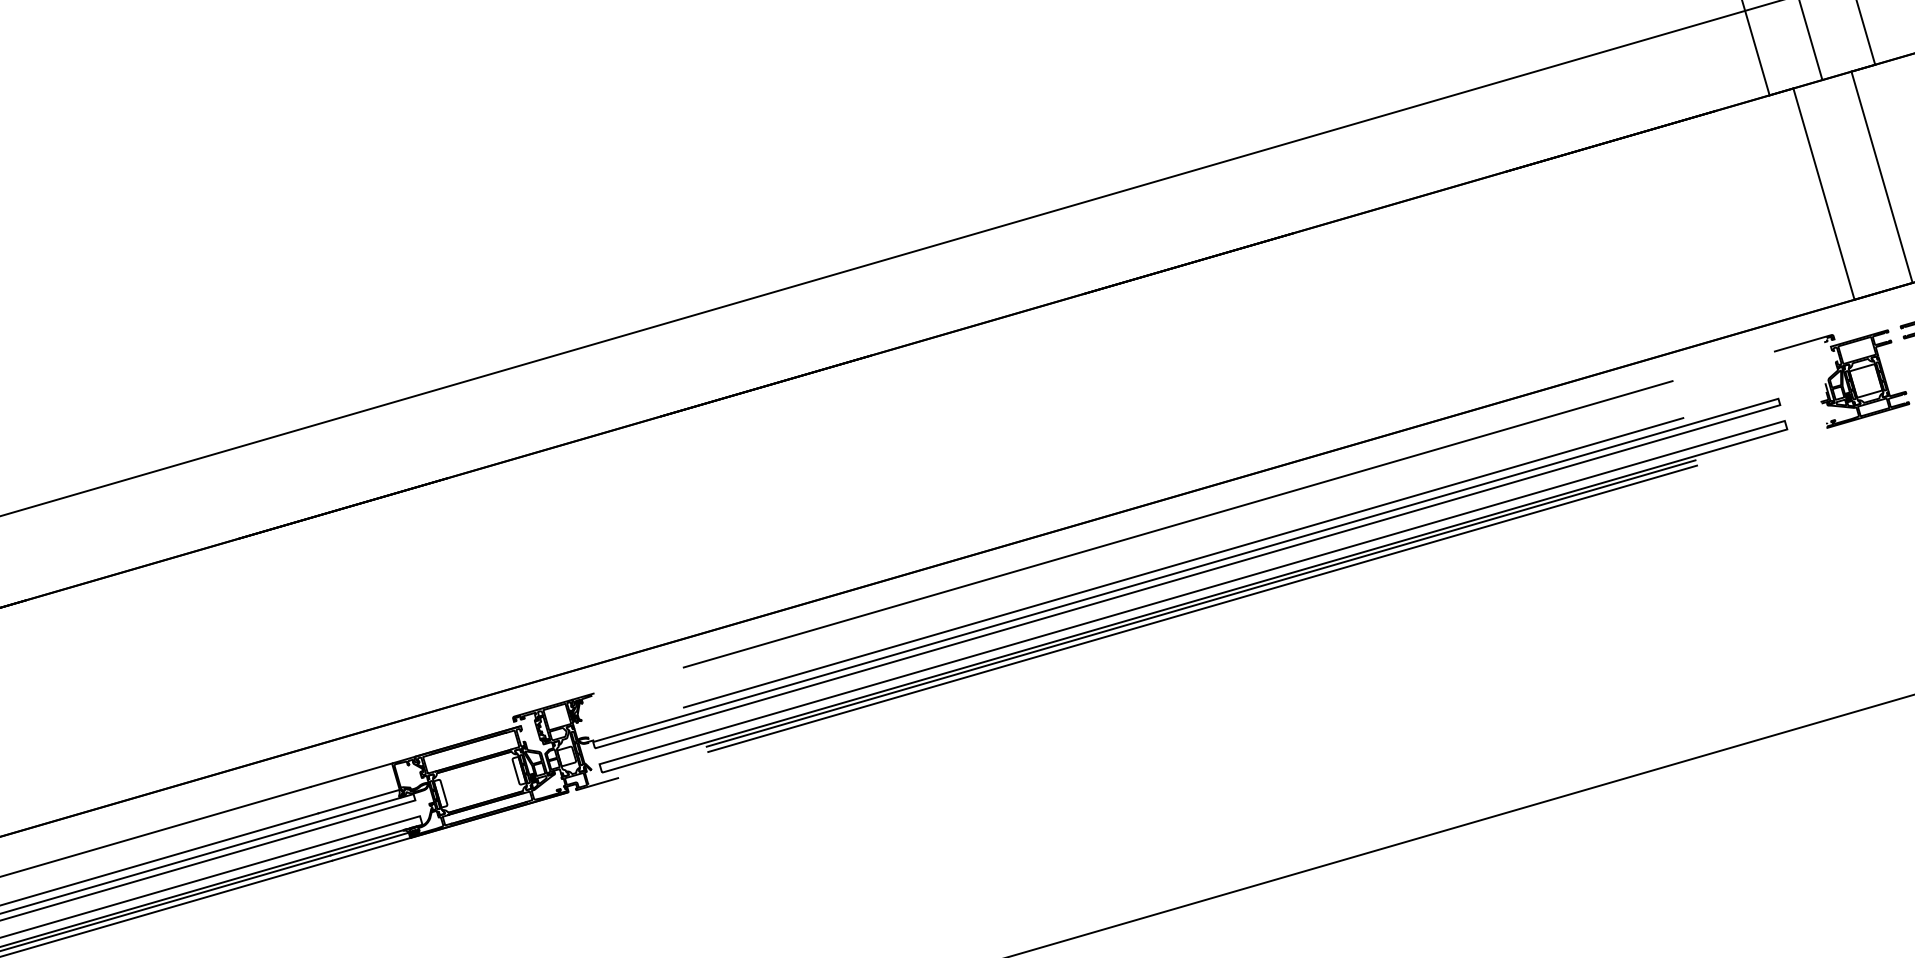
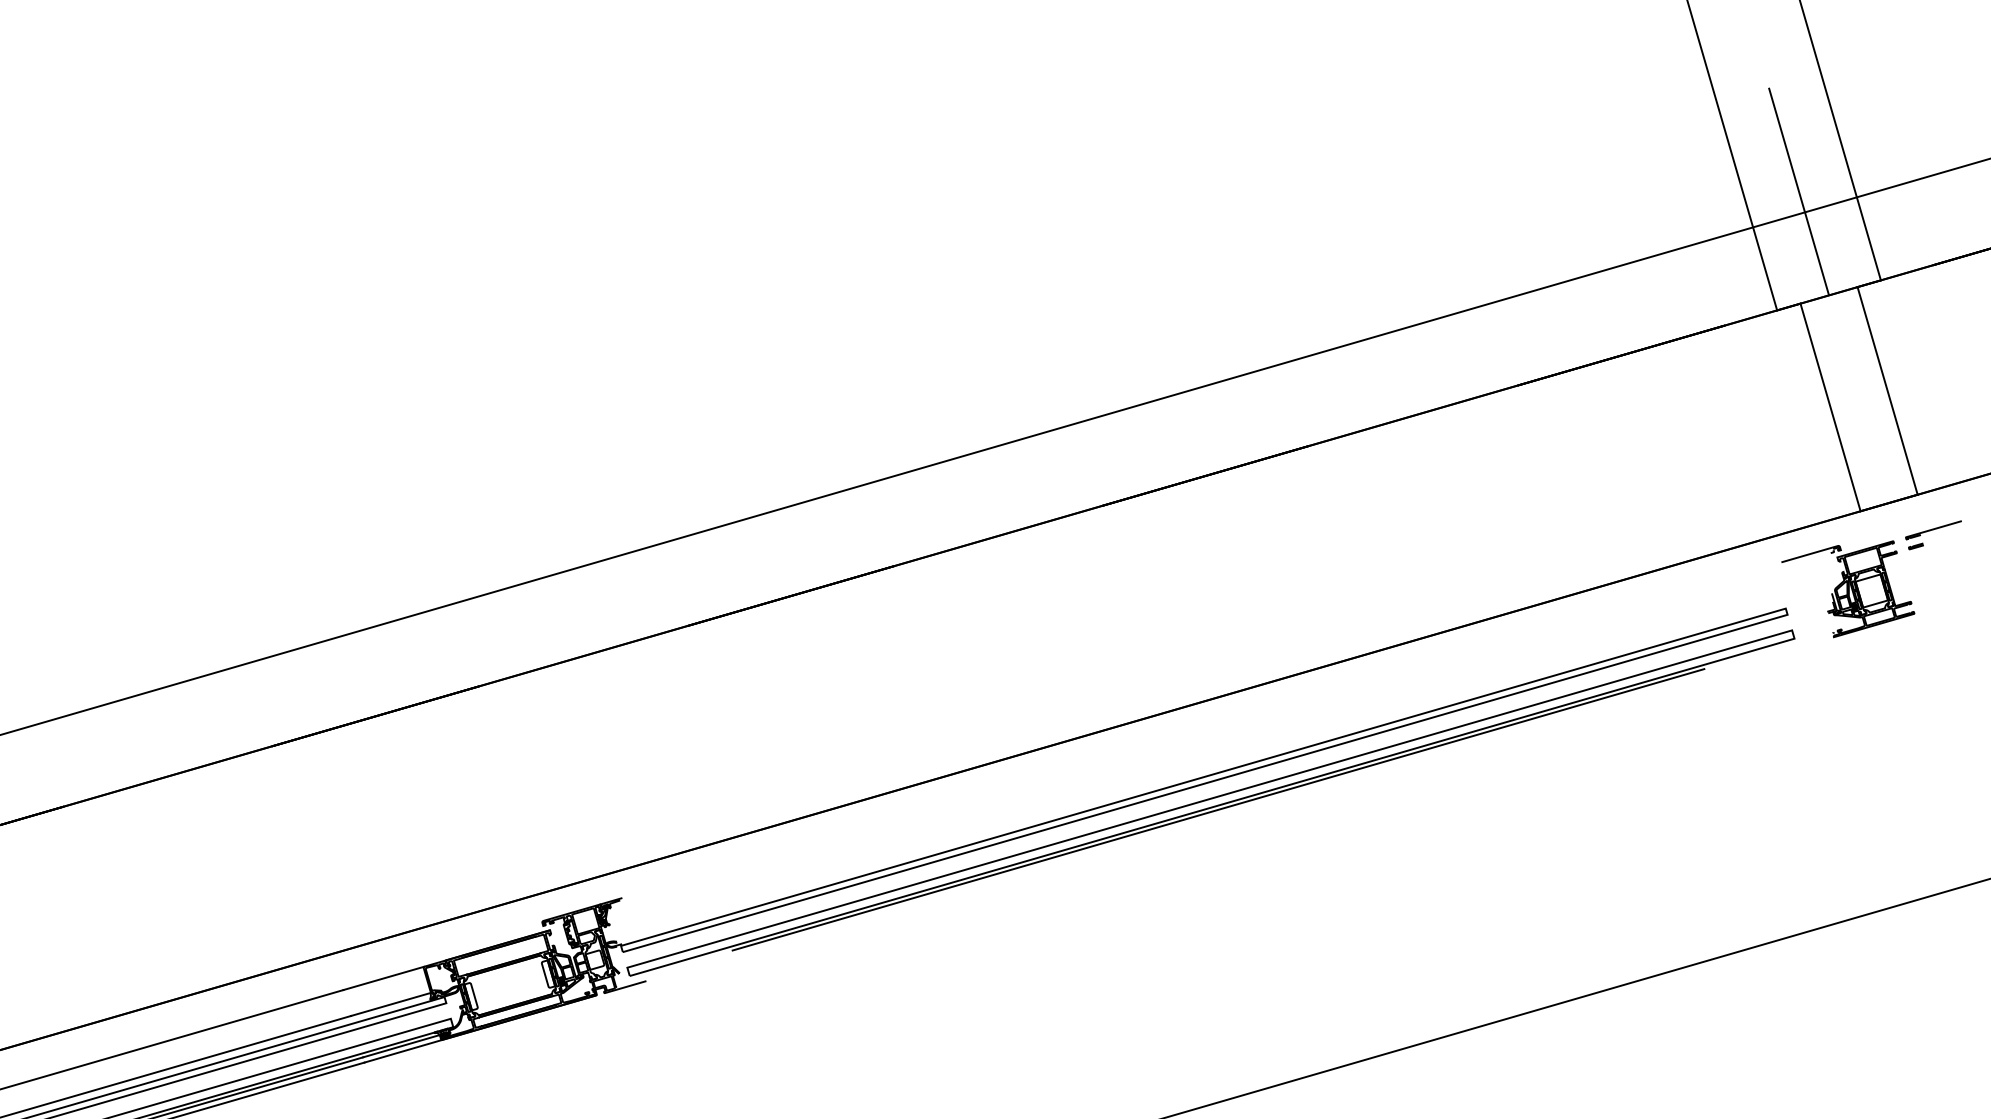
line: (1177, 523) -> (1195, 731), removed
line: (1183, 562) -> (1201, 769), removed
line: (1202, 608) -> (1219, 814), removed

